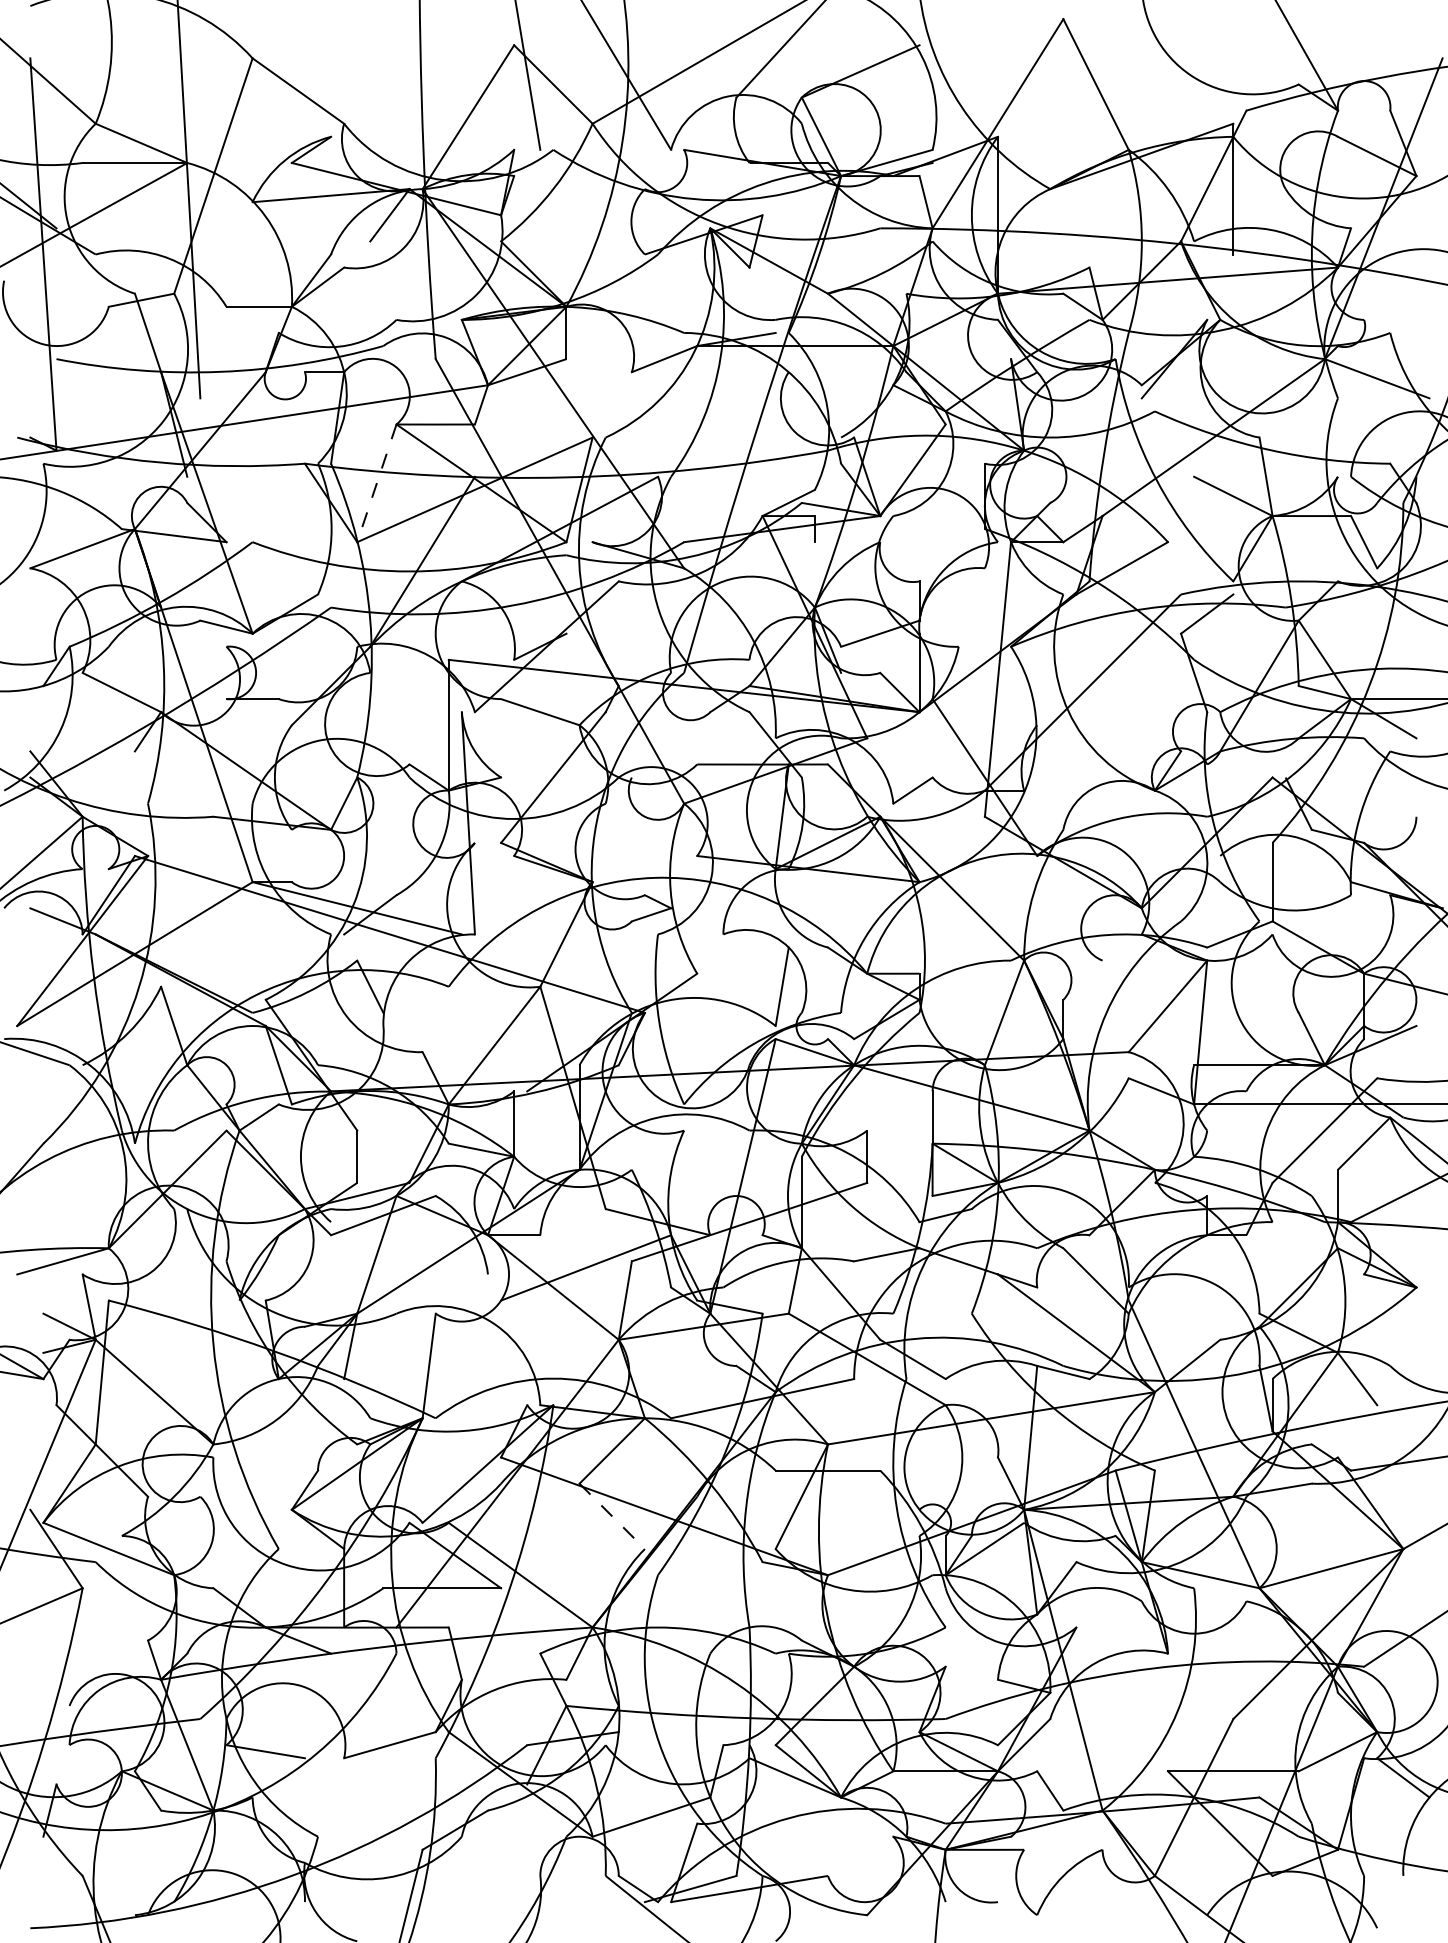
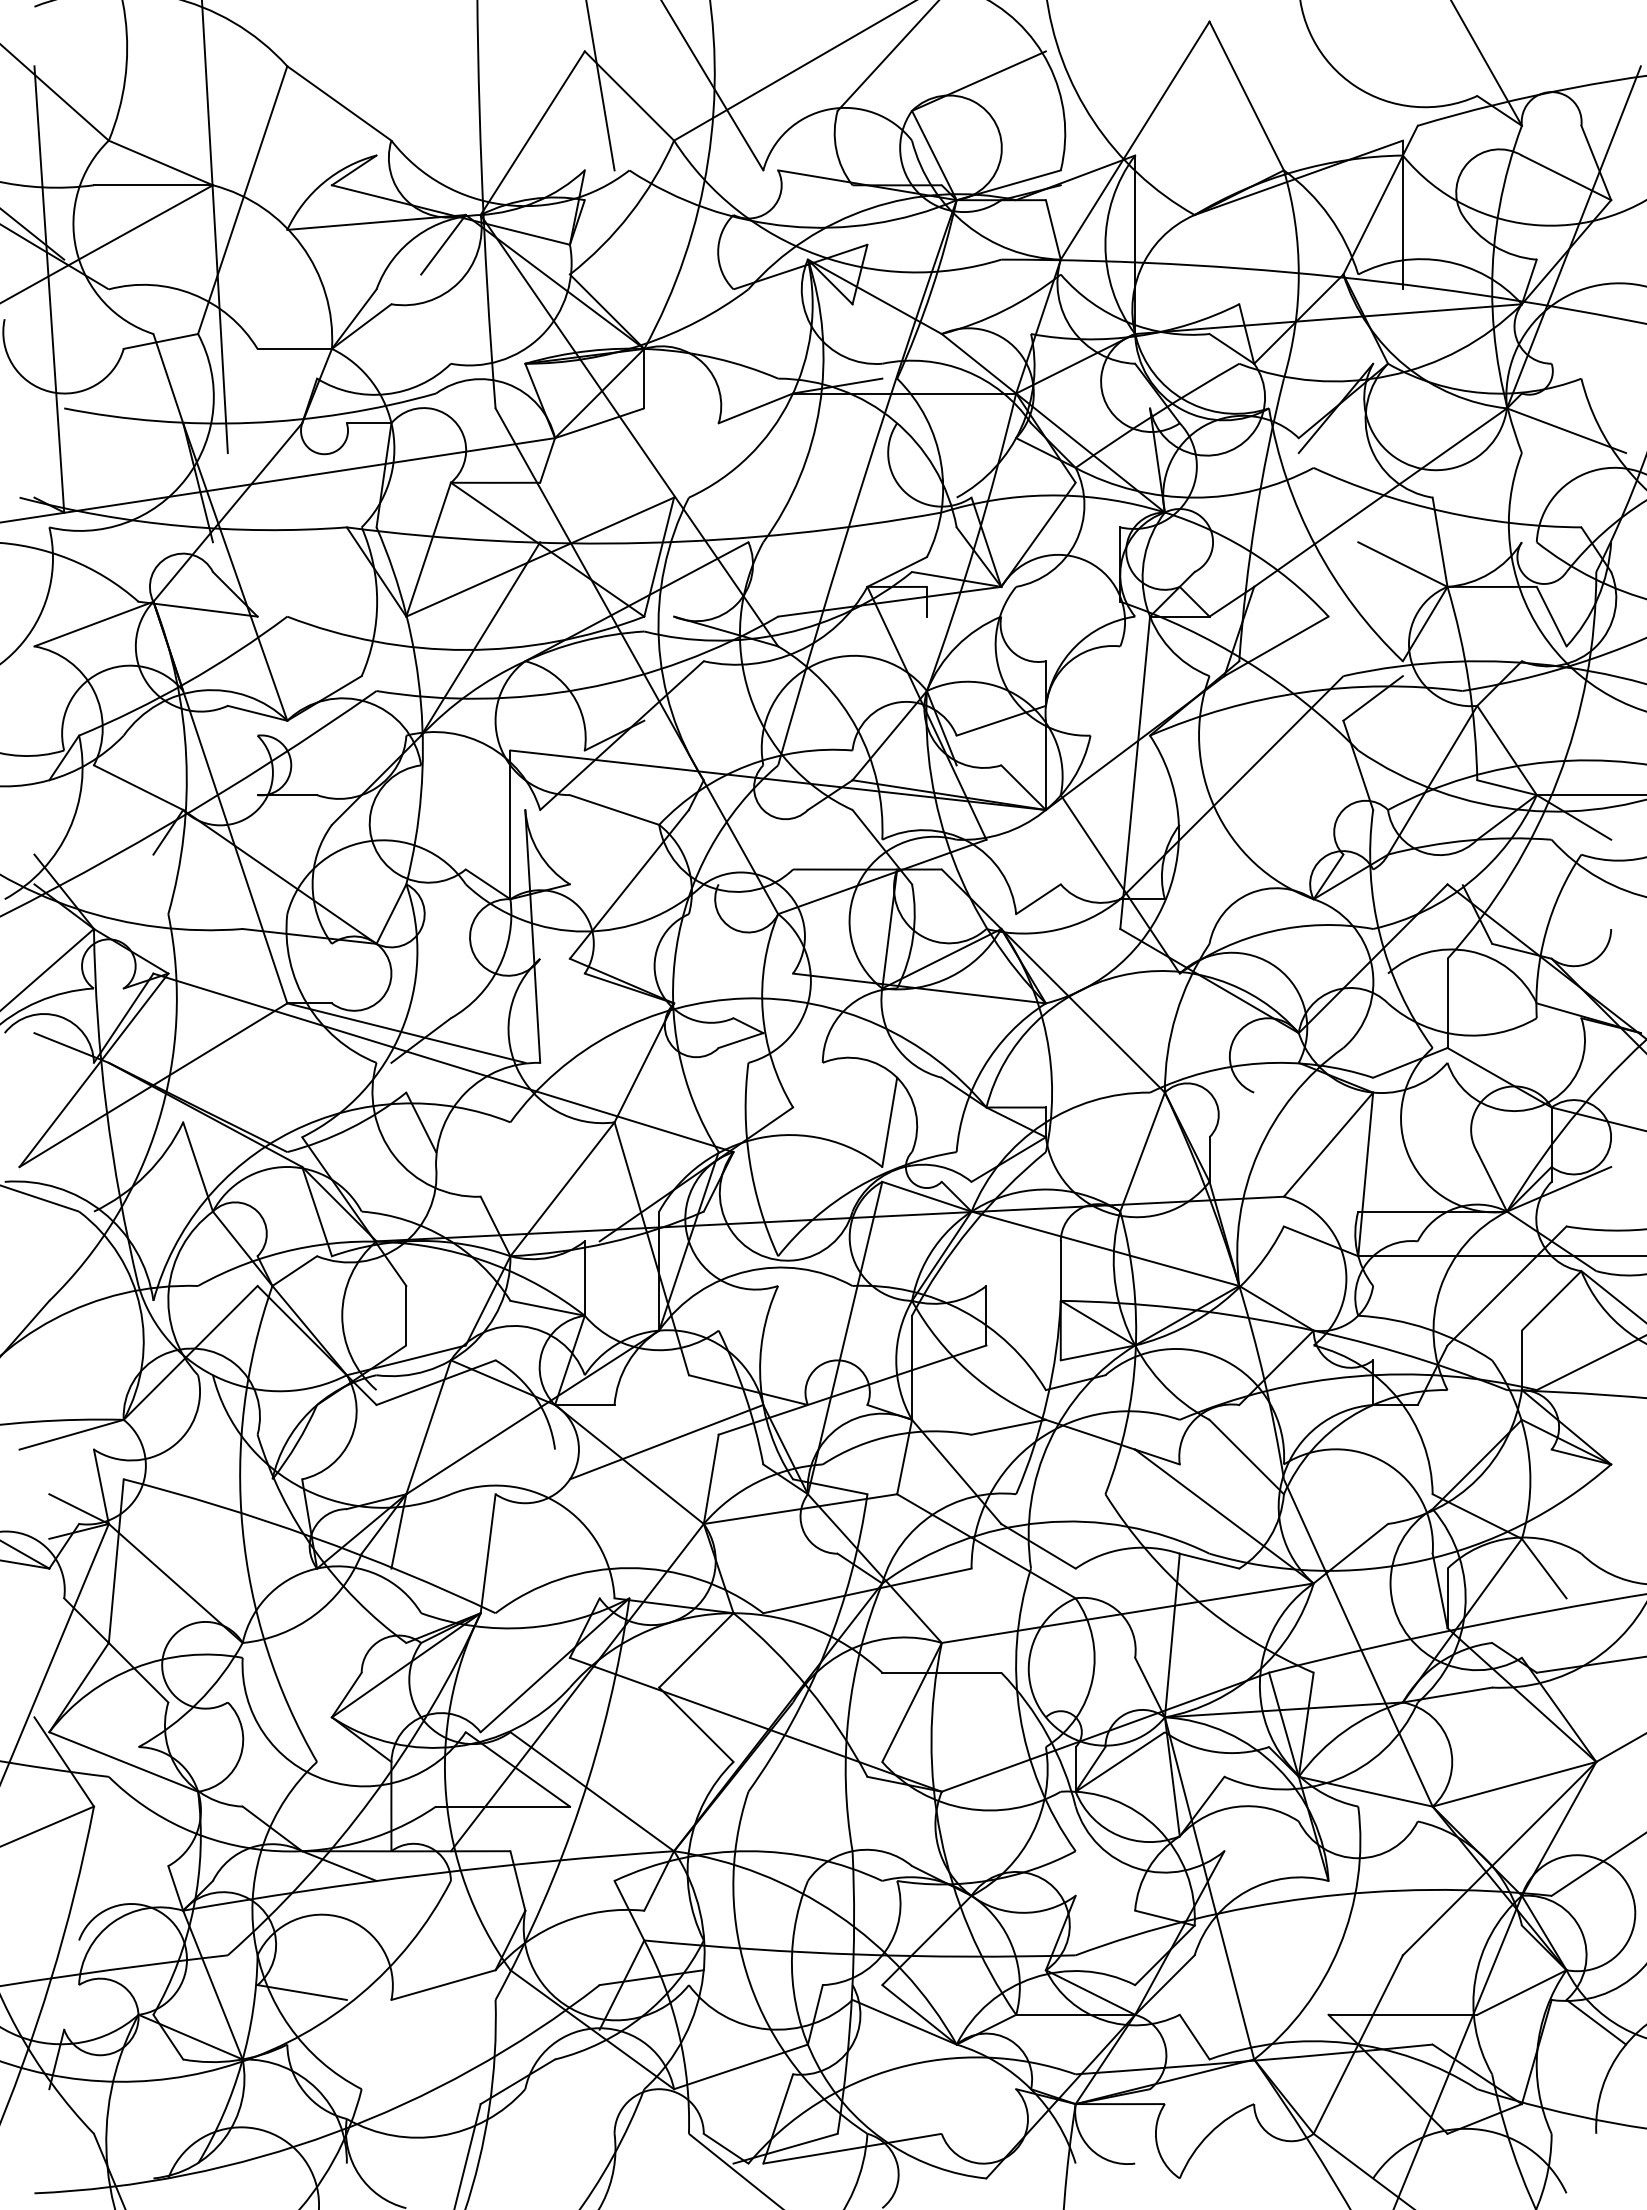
line: (376, 483) -> (428, 549), dashed -> solid
line: (612, 1516) -> (696, 1724), dashed -> solid

